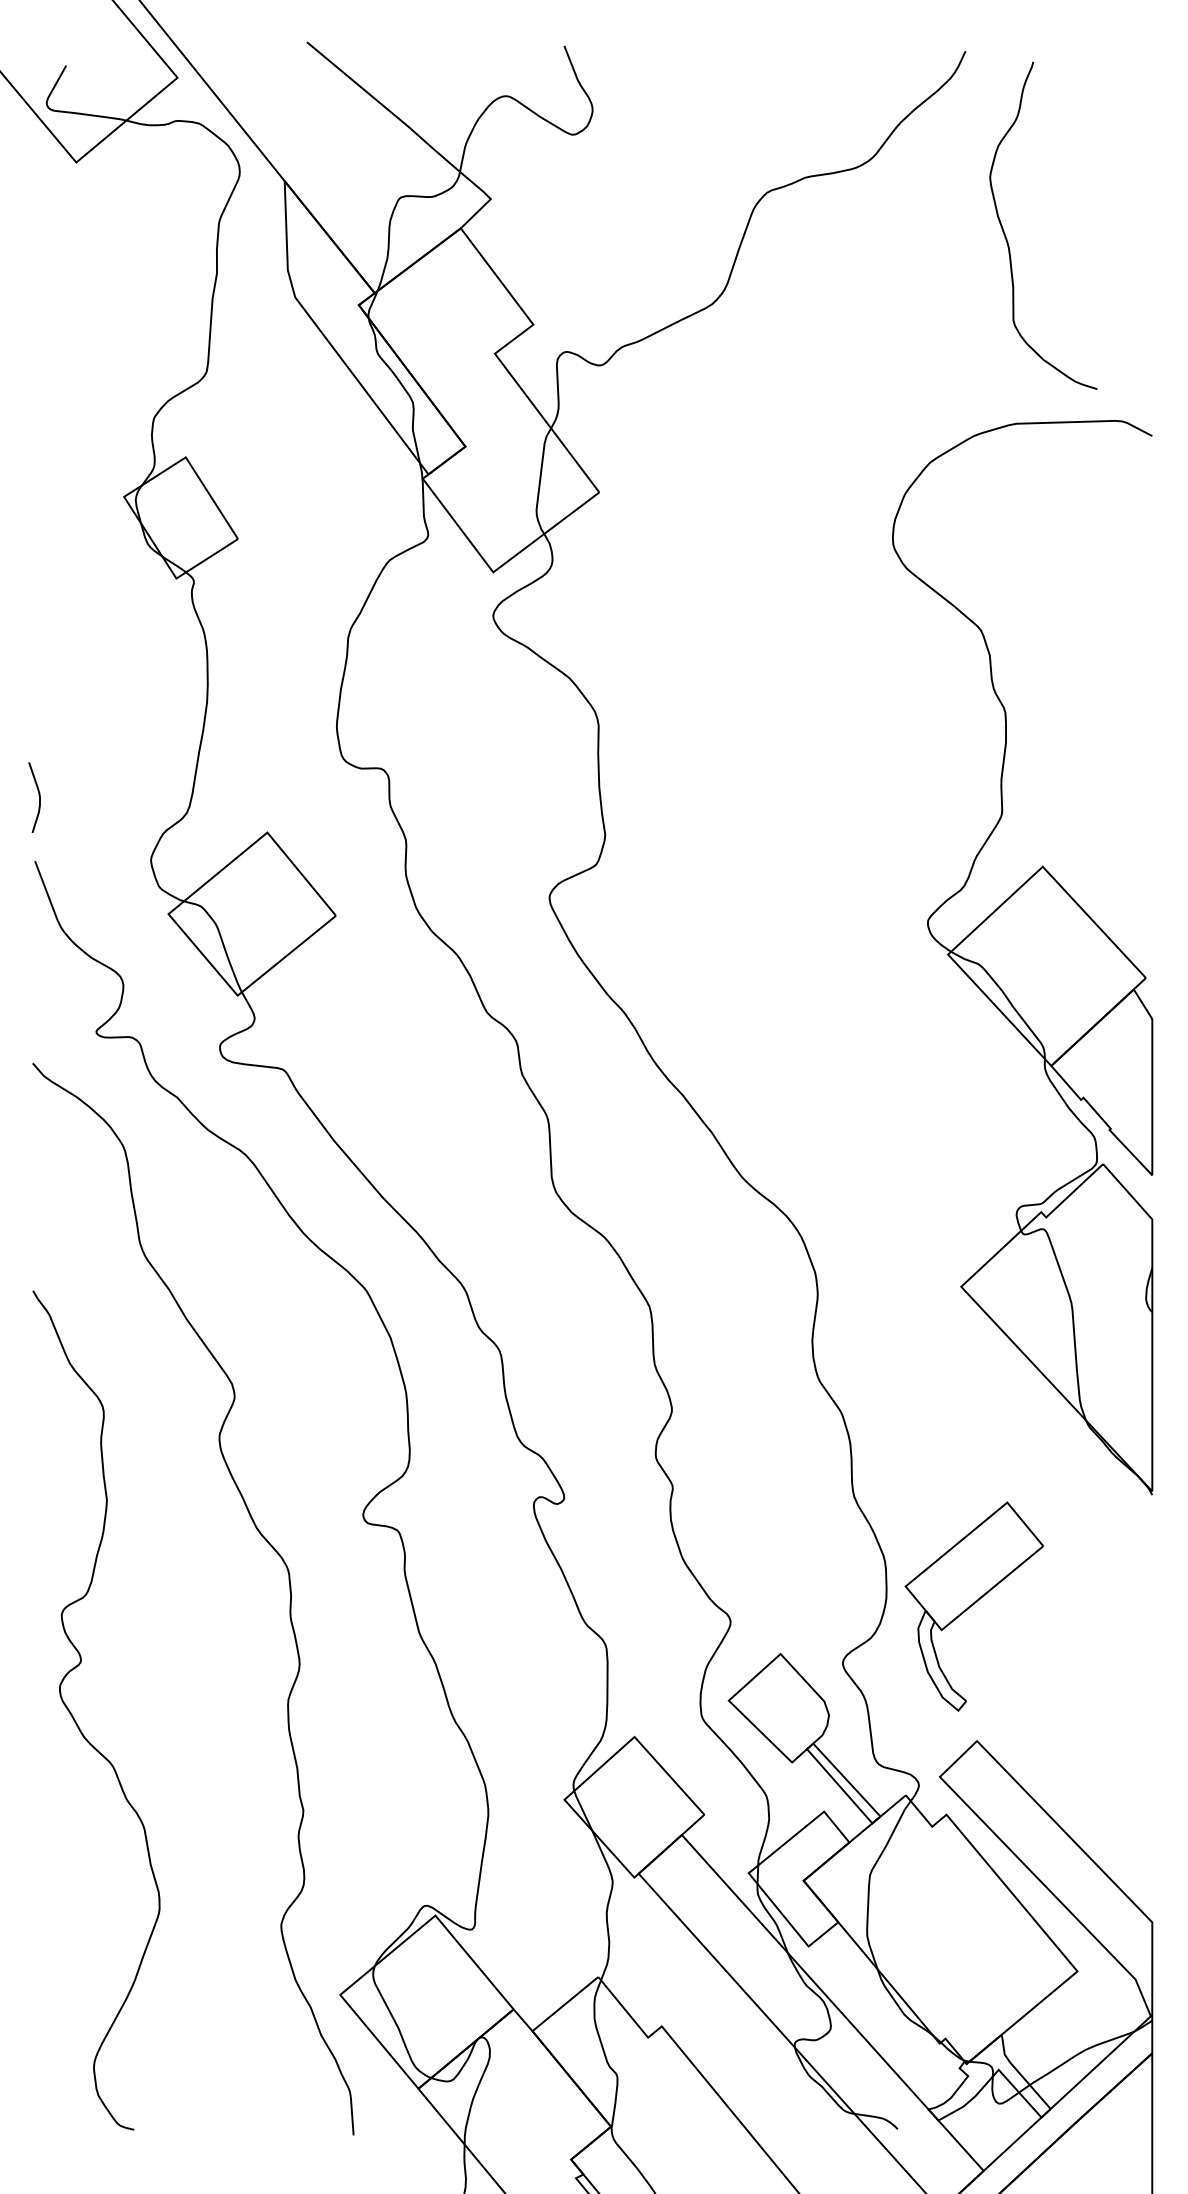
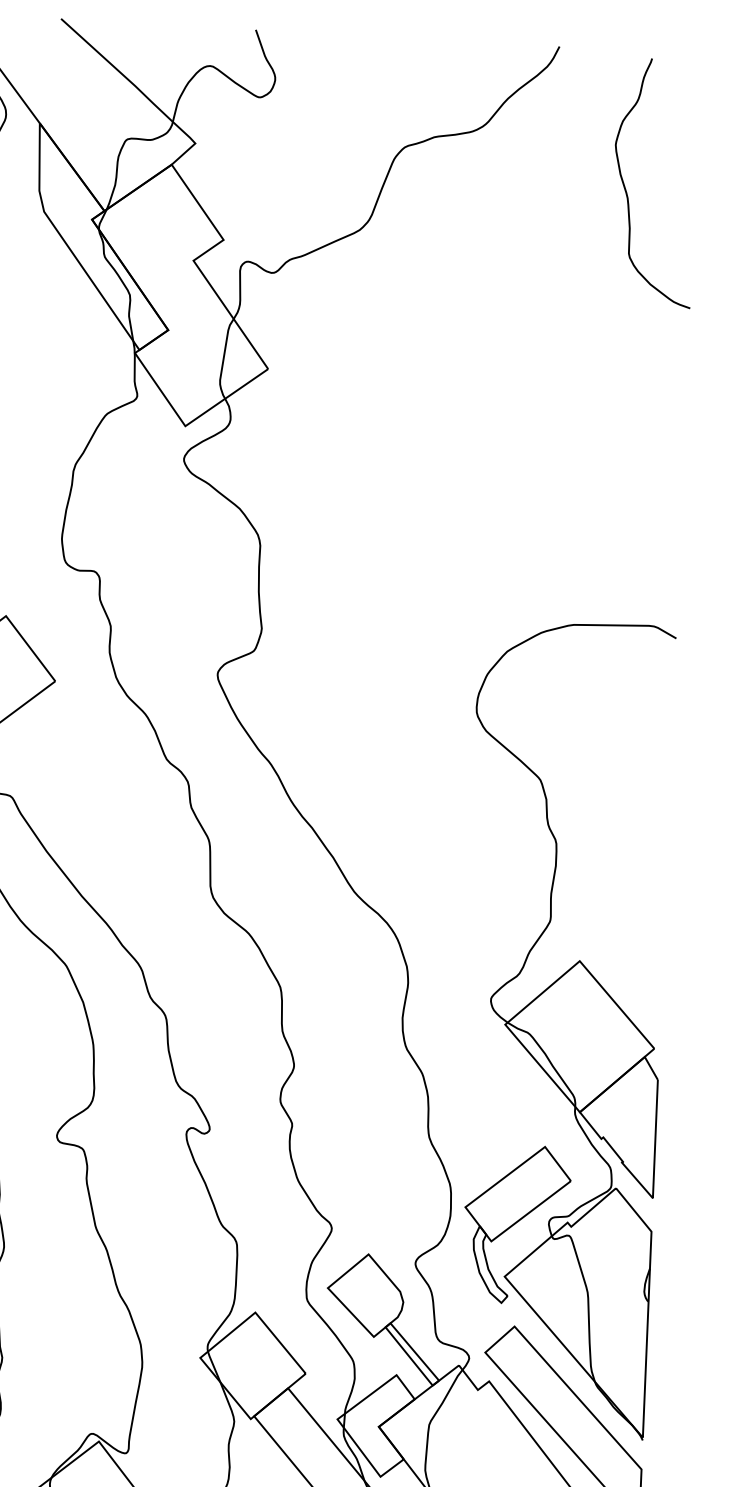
curve: (1006, 236) -> (626, 189), moved
part: (1022, 957) -> (561, 1029), moved

